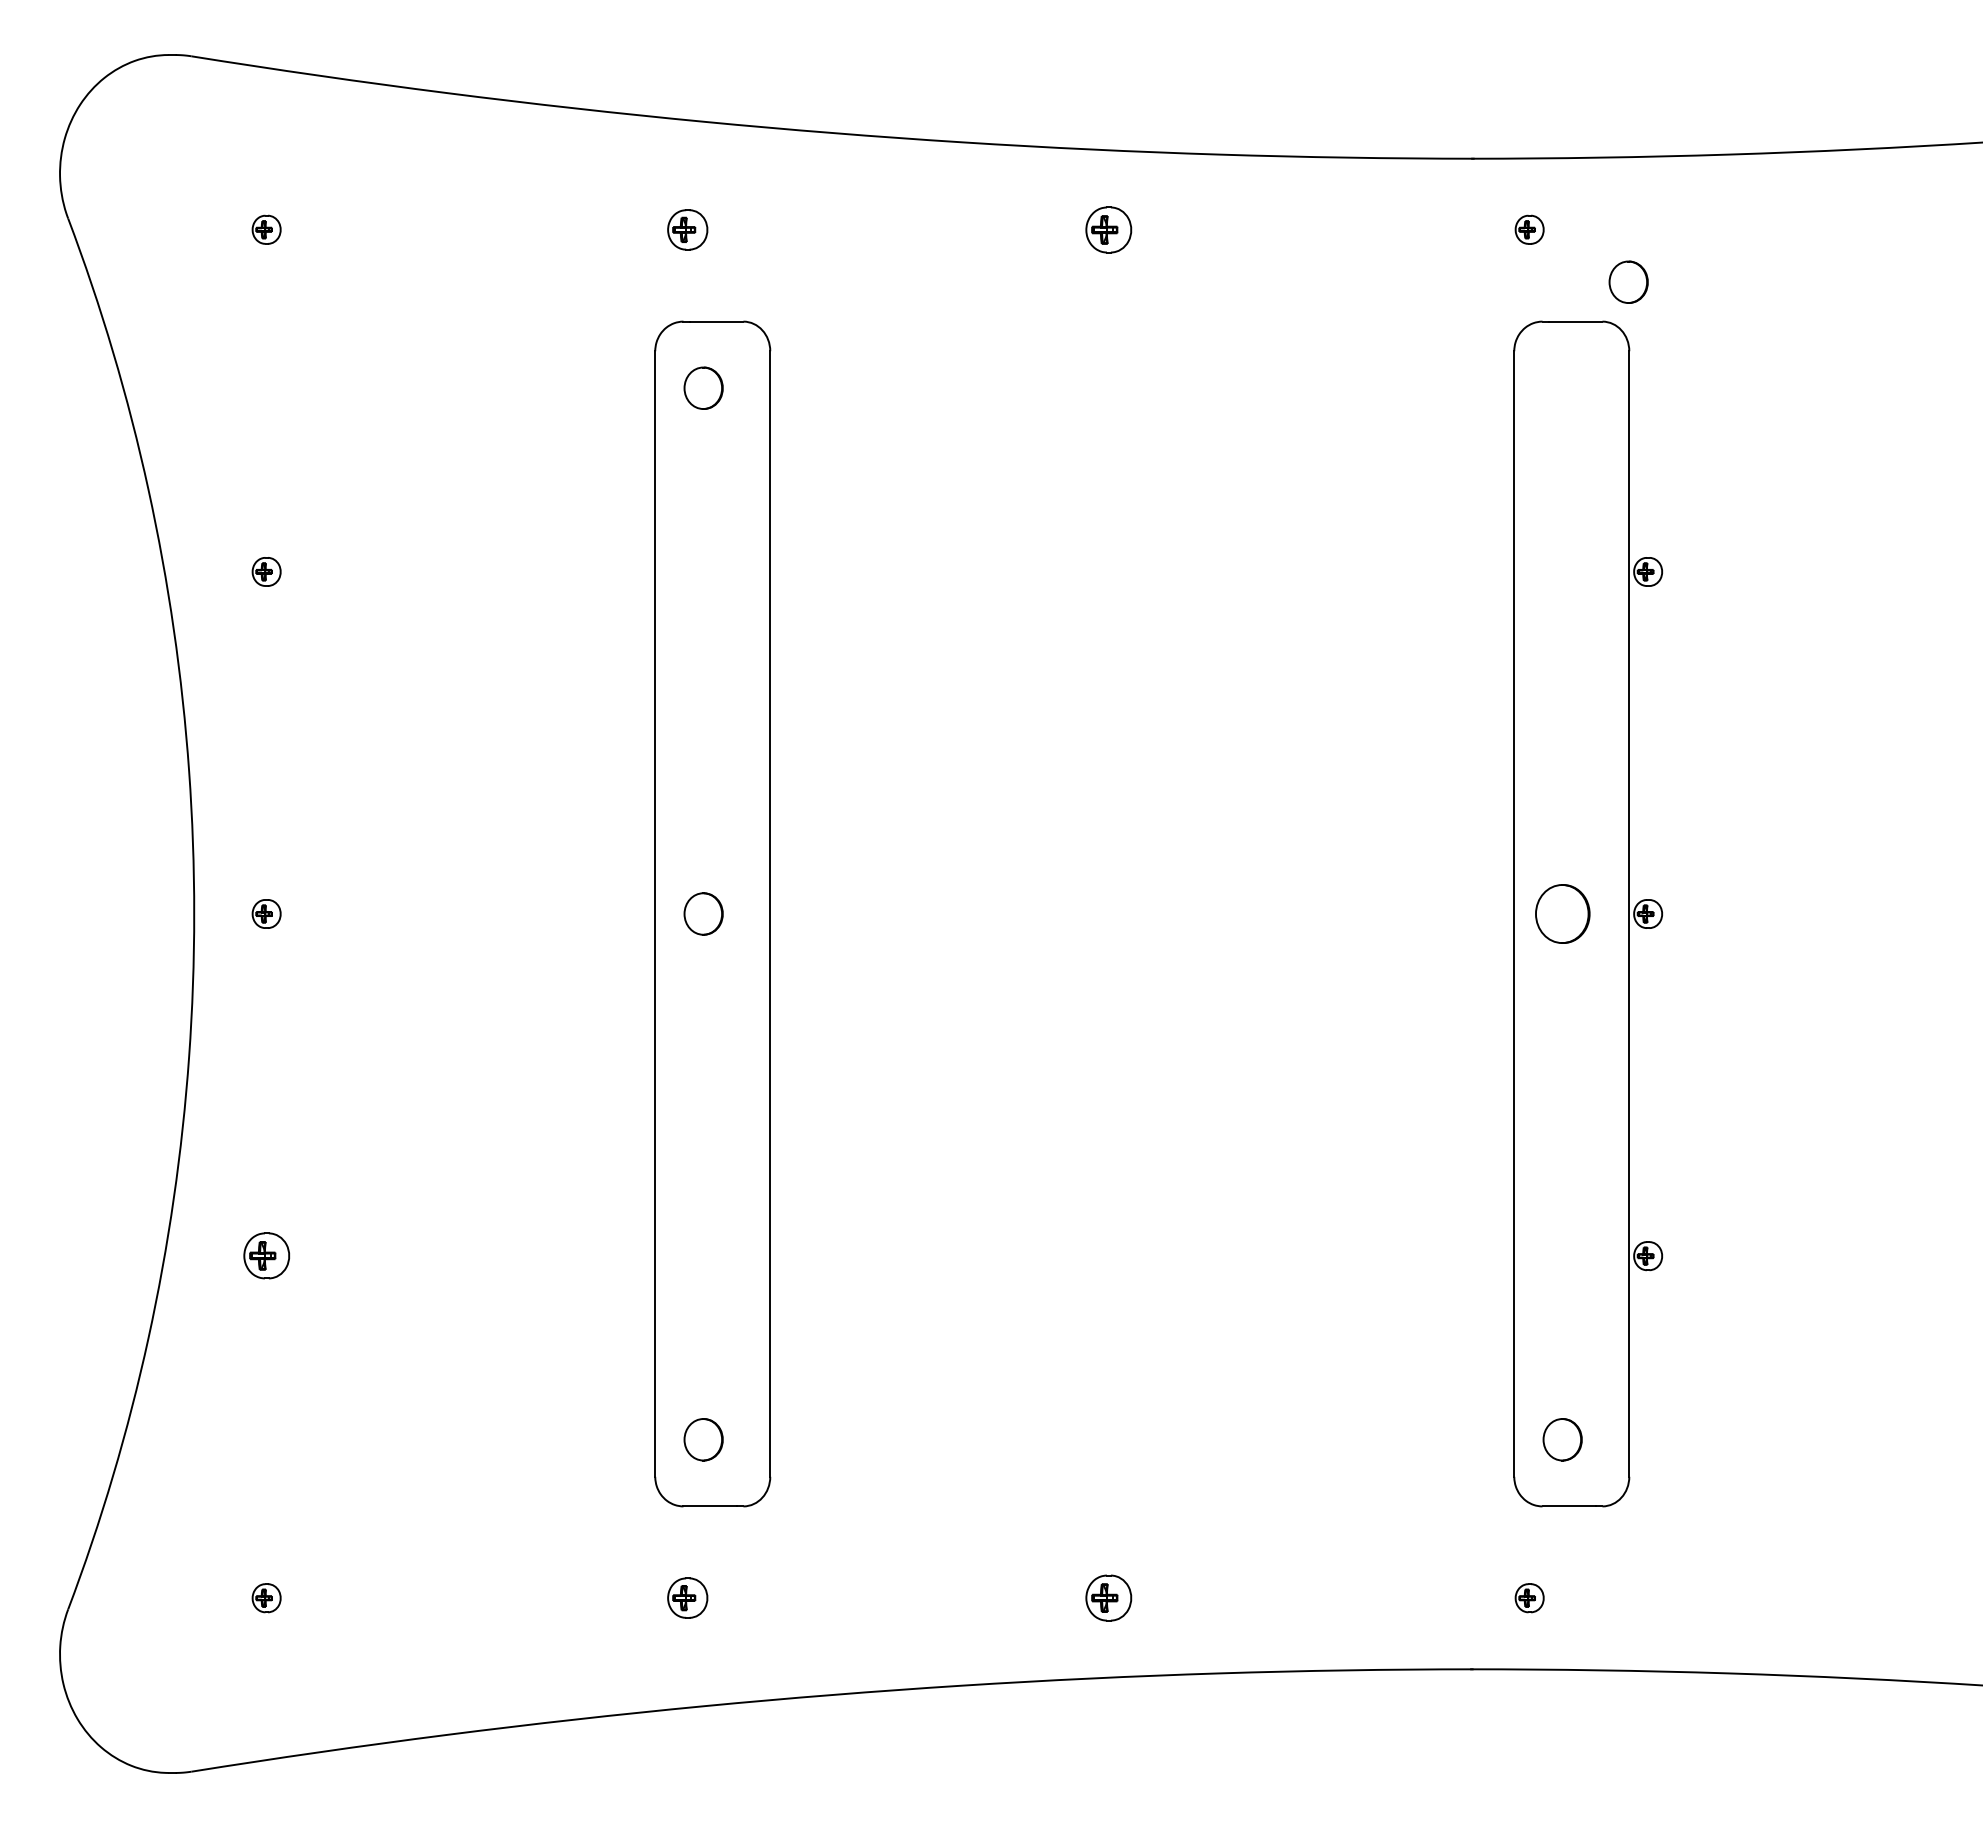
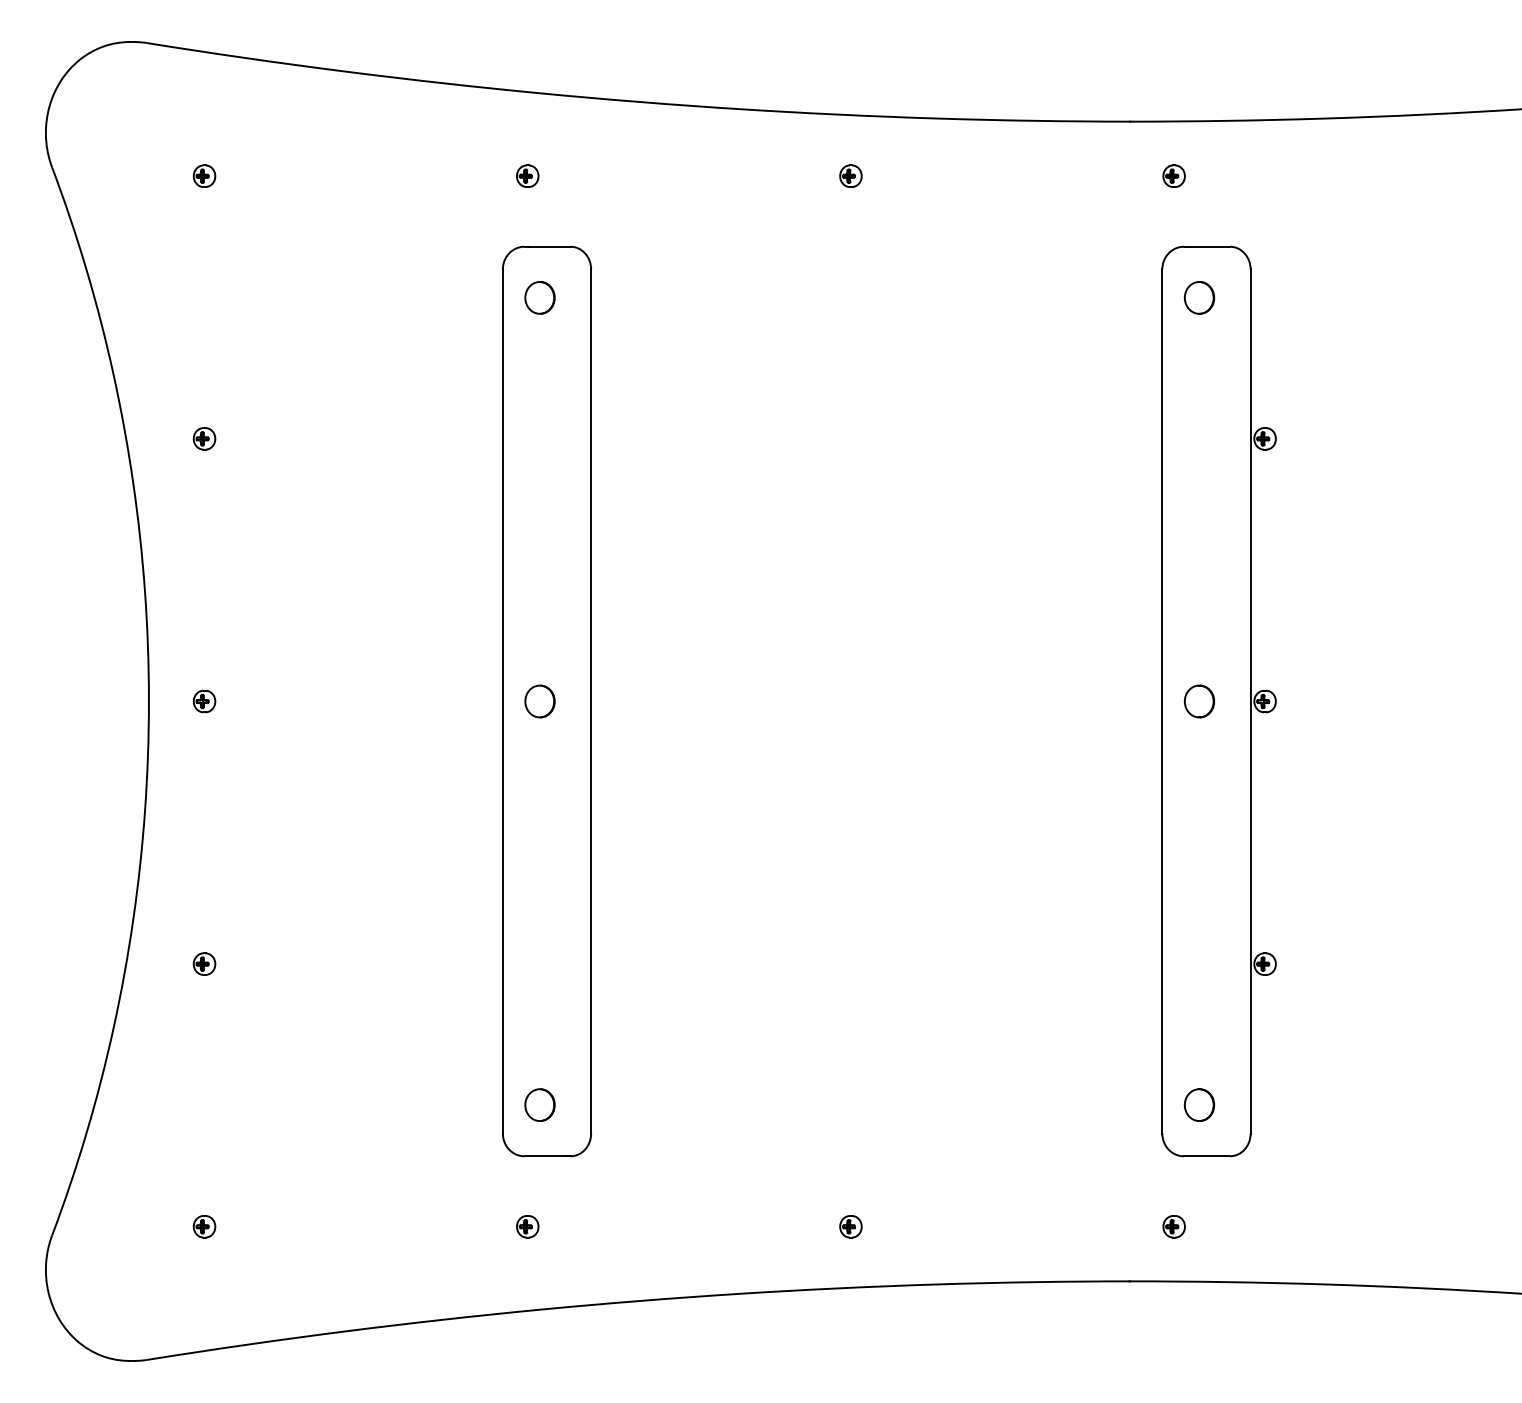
part: (687, 229) -> (527, 176), size x0.71
part: (1108, 229) -> (850, 176), size x0.62
part: (1628, 281) -> (1199, 297), moved
part: (1562, 913) -> (1199, 701), size x0.71
part: (266, 1256) -> (204, 964), size x0.62
part: (687, 1598) -> (527, 1226), size x0.71
part: (1108, 1598) -> (850, 1226), size x0.62

